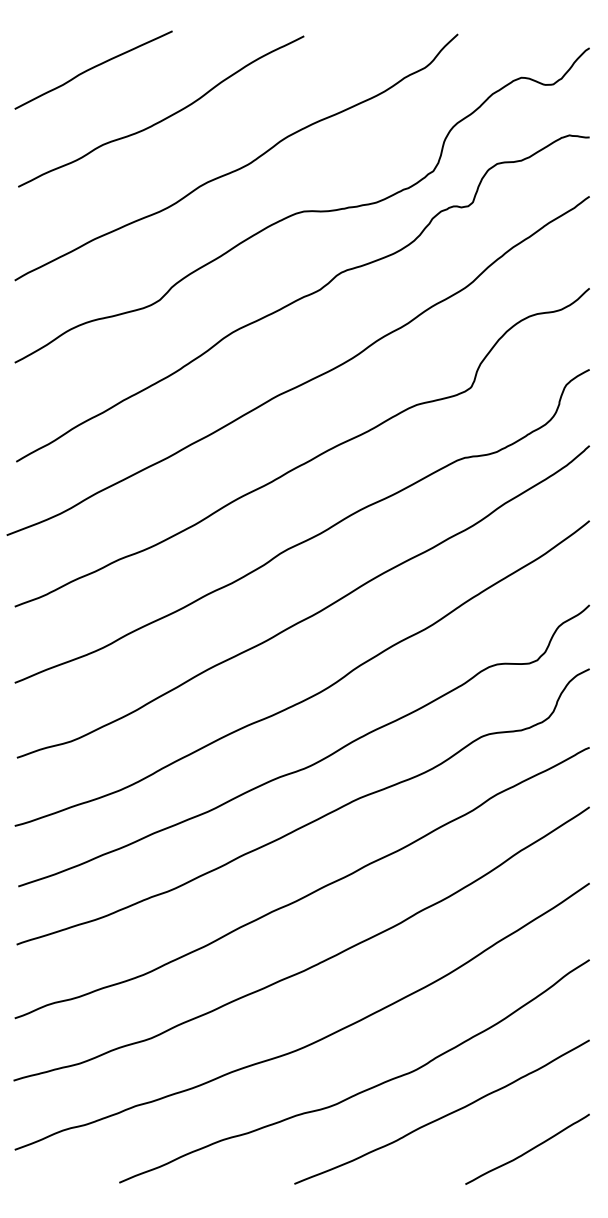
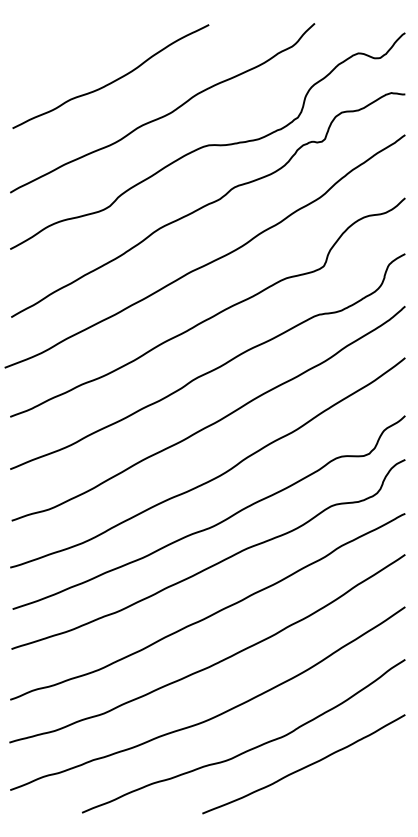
curve: (93, 69) -> (64, 47), removed
curve: (527, 1150) -> (362, 790), removed

